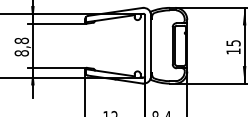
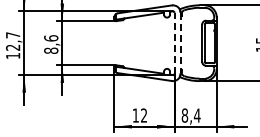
text: (22, 41) -> (51, 38), 8,8 -> 8,6
line: (145, 45) -> (174, 42), solid -> dashed
line: (151, 46) -> (180, 43), solid -> dashed

